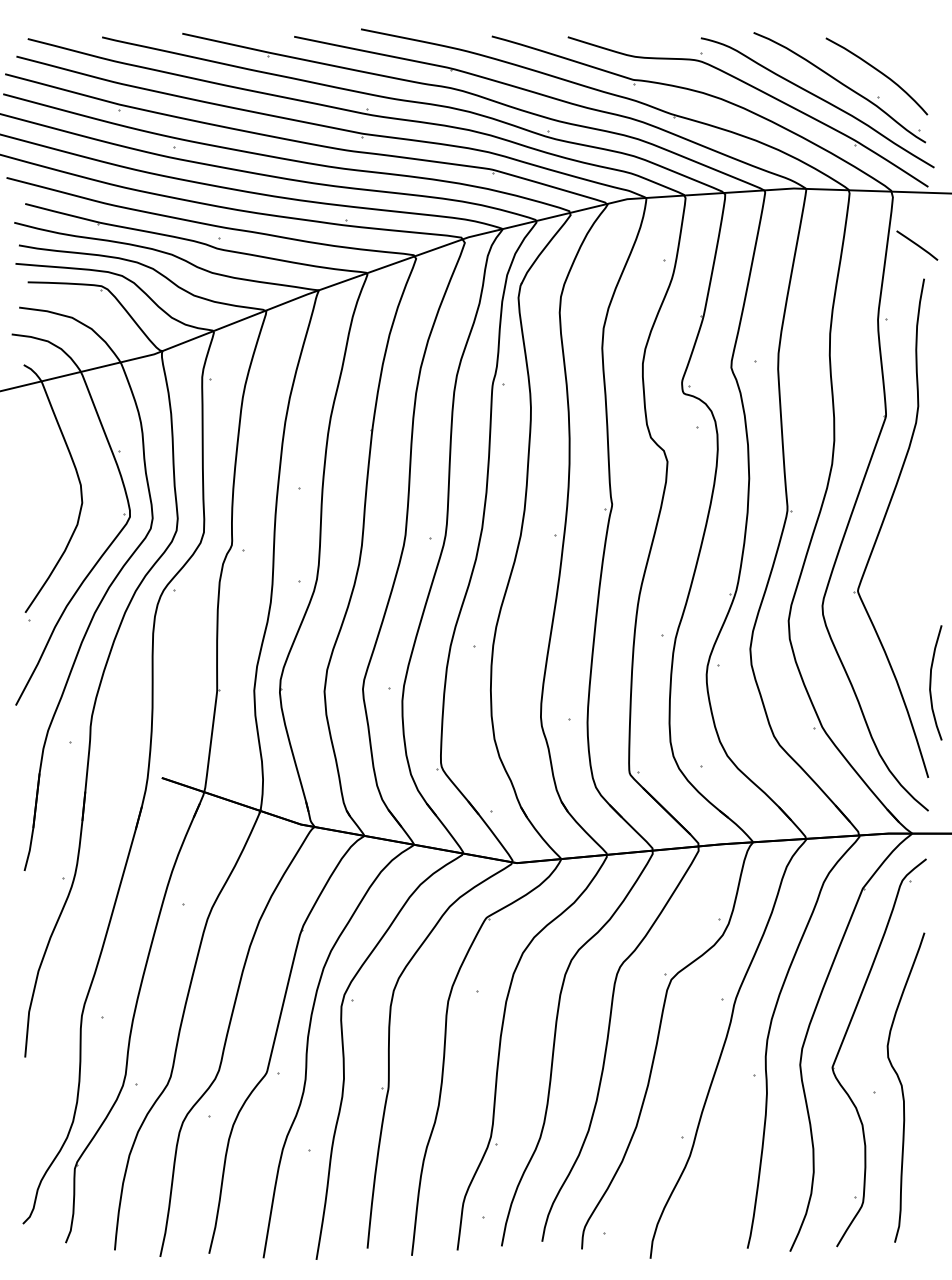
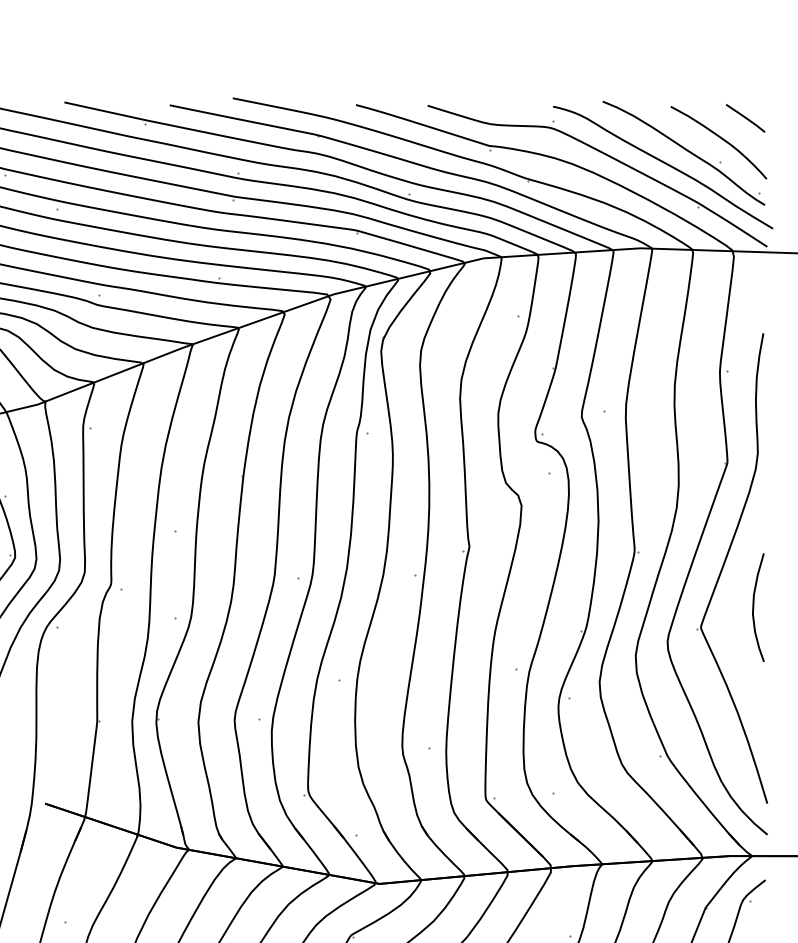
line: (917, 245) -> (745, 118), moved
curve: (931, 682) -> (754, 607), moved

